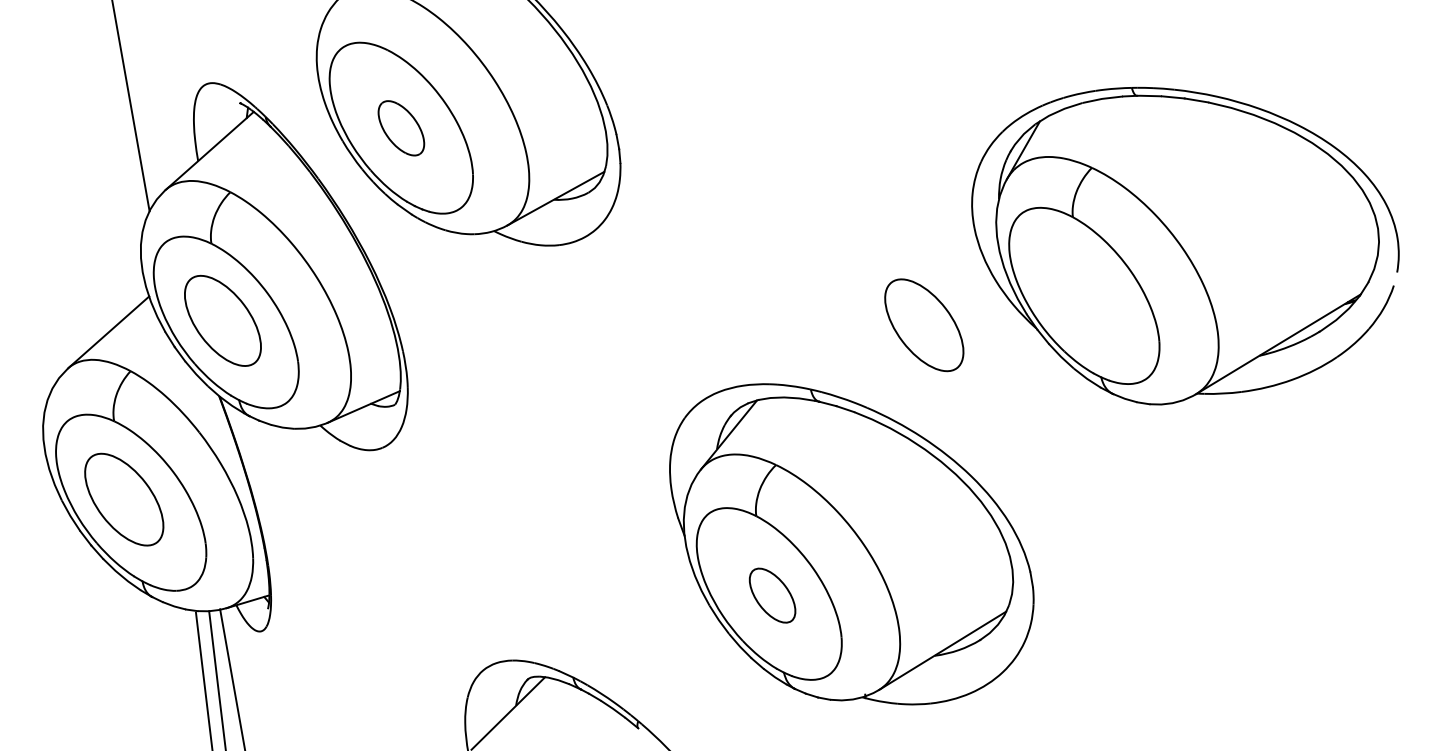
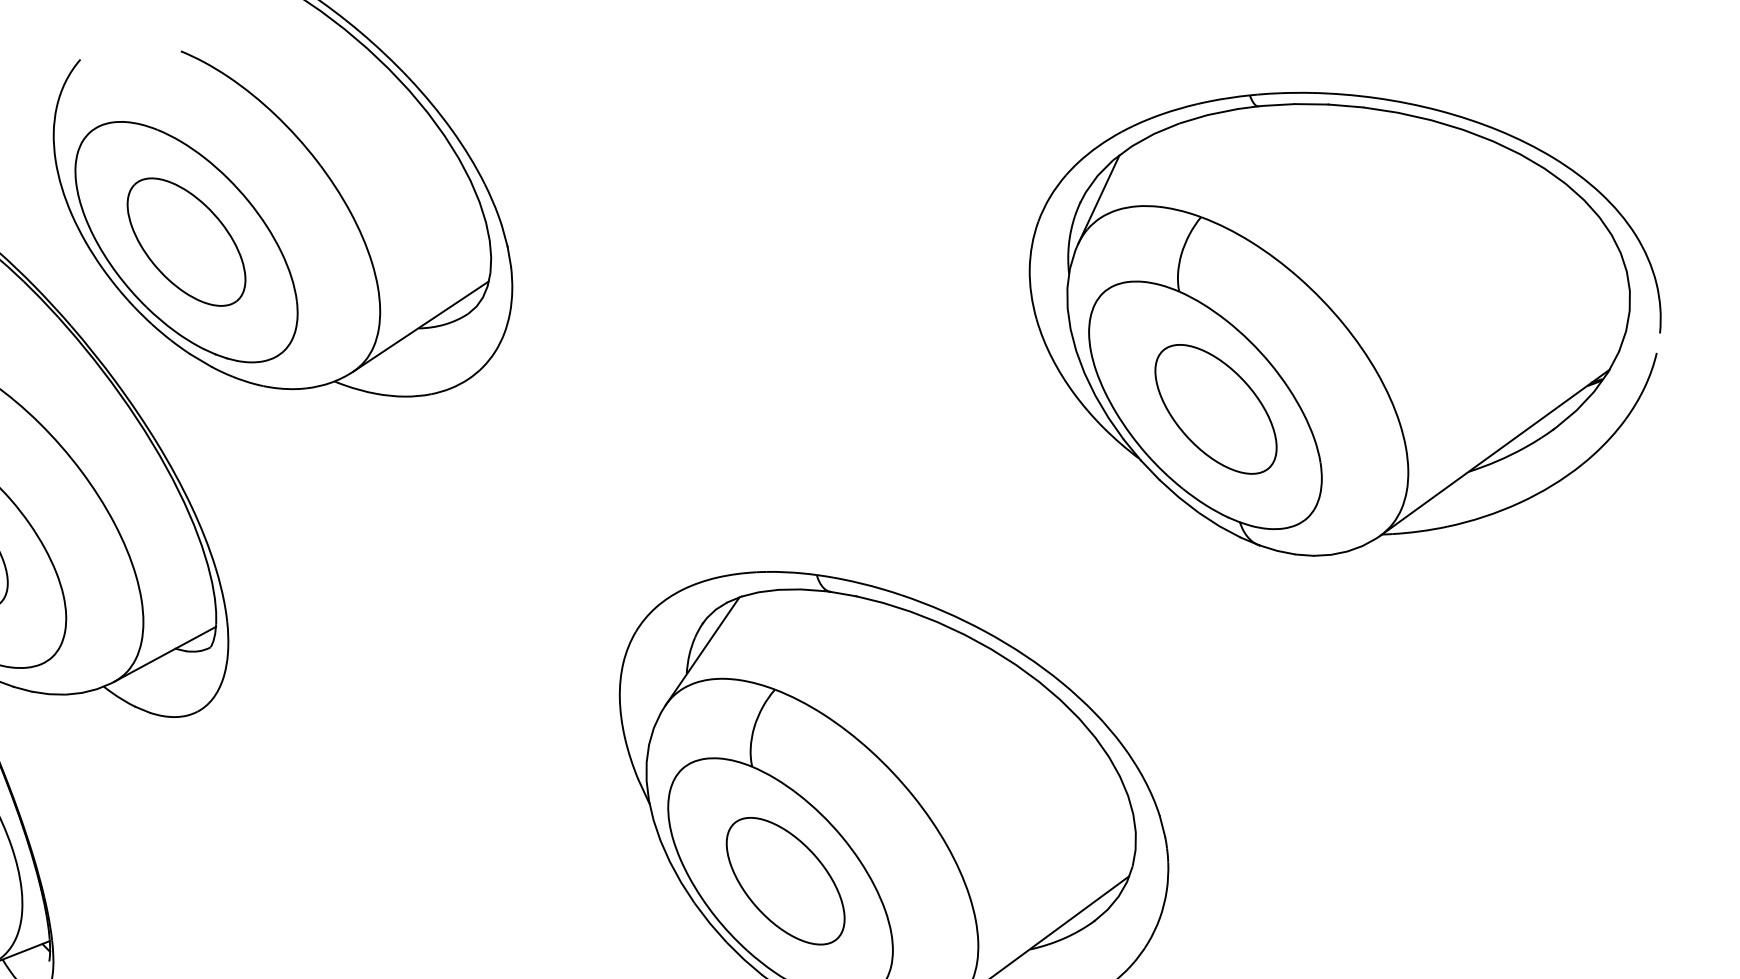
part: (401, 128) -> (186, 242), size x1.67
part: (924, 325) -> (1216, 409), moved
part: (772, 595) -> (785, 880), size x1.67

